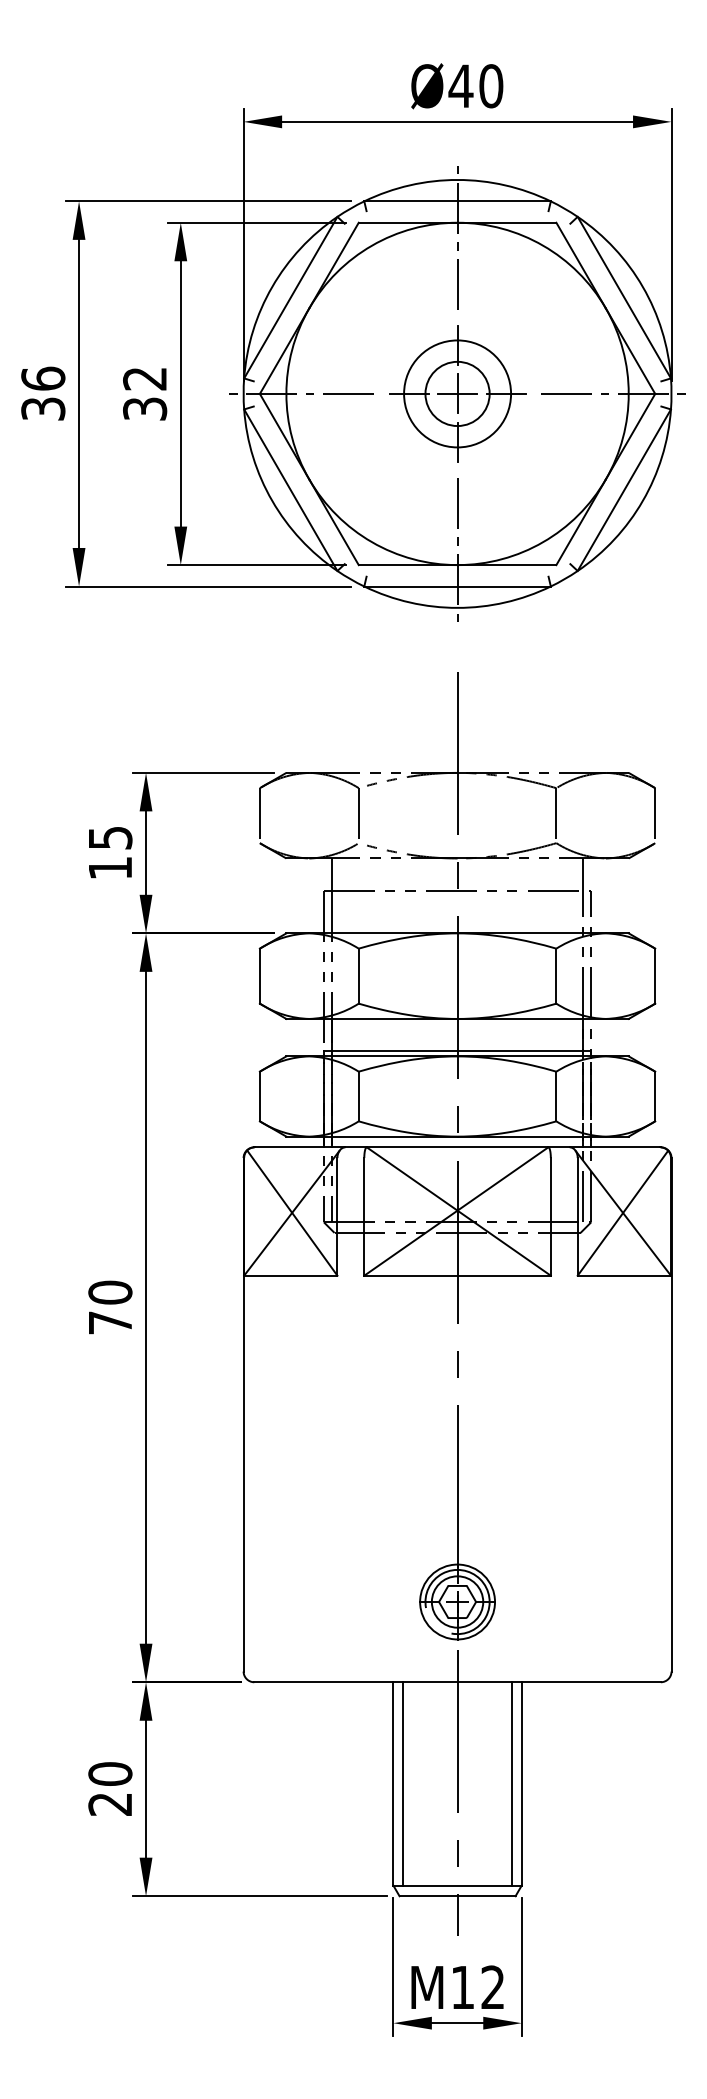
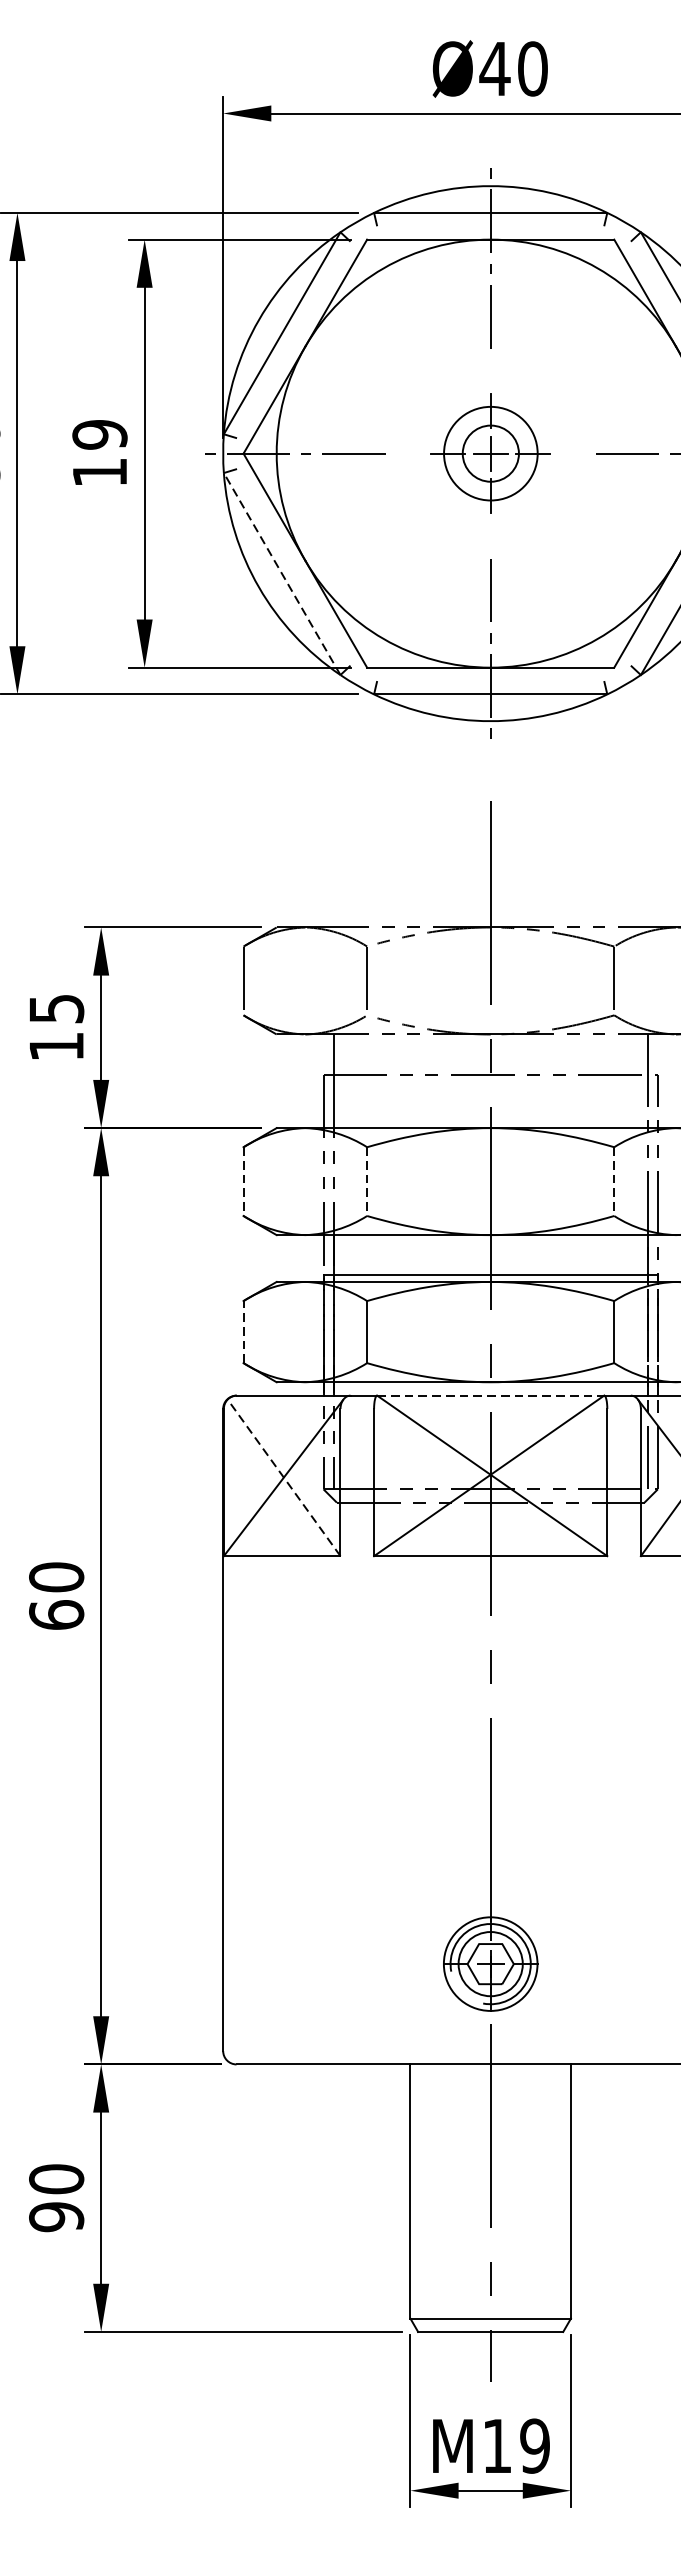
text: (145, 393) -> (100, 453), 32 -> 19
part: (457, 393) -> (490, 453), size x0.7
line: (290, 489) -> (281, 573), solid -> dashed
line: (259, 976) -> (243, 1182), solid -> dashed
line: (358, 976) -> (366, 1182), solid -> dashed
line: (556, 976) -> (614, 1182), solid -> dashed
line: (259, 1096) -> (243, 1332), solid -> dashed
line: (457, 1147) -> (490, 1395), solid -> dashed
line: (292, 1212) -> (284, 1477), solid -> dashed
text: (110, 1322) -> (56, 1614), 70 -> 60
line: (402, 1783) -> (421, 2191), removed
line: (512, 1783) -> (559, 2191), removed
text: (110, 1804) -> (56, 2217), 20 -> 90
text: (492, 1987) -> (534, 2446), M12 -> M19

